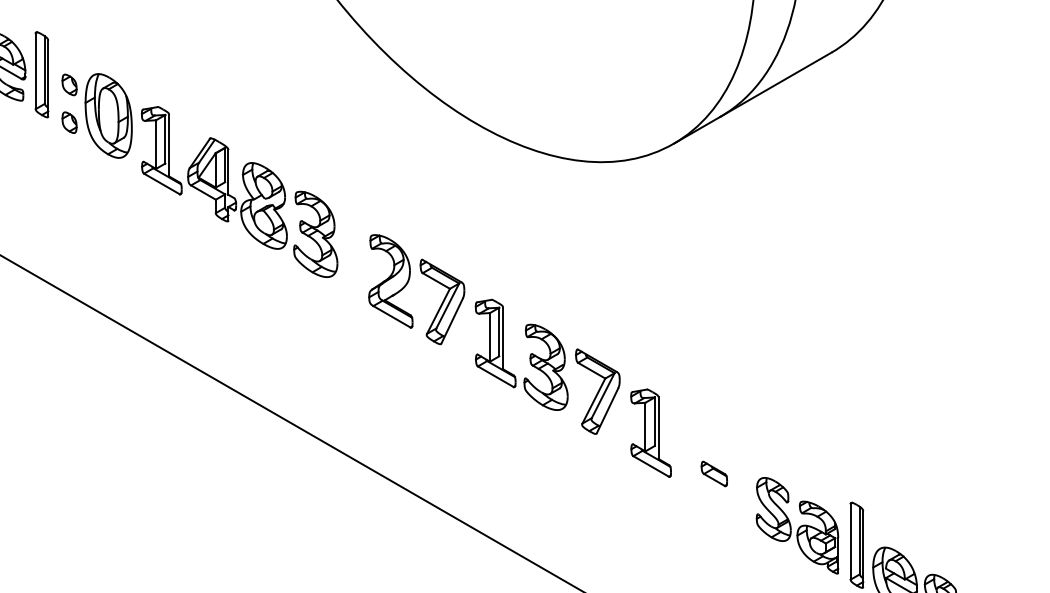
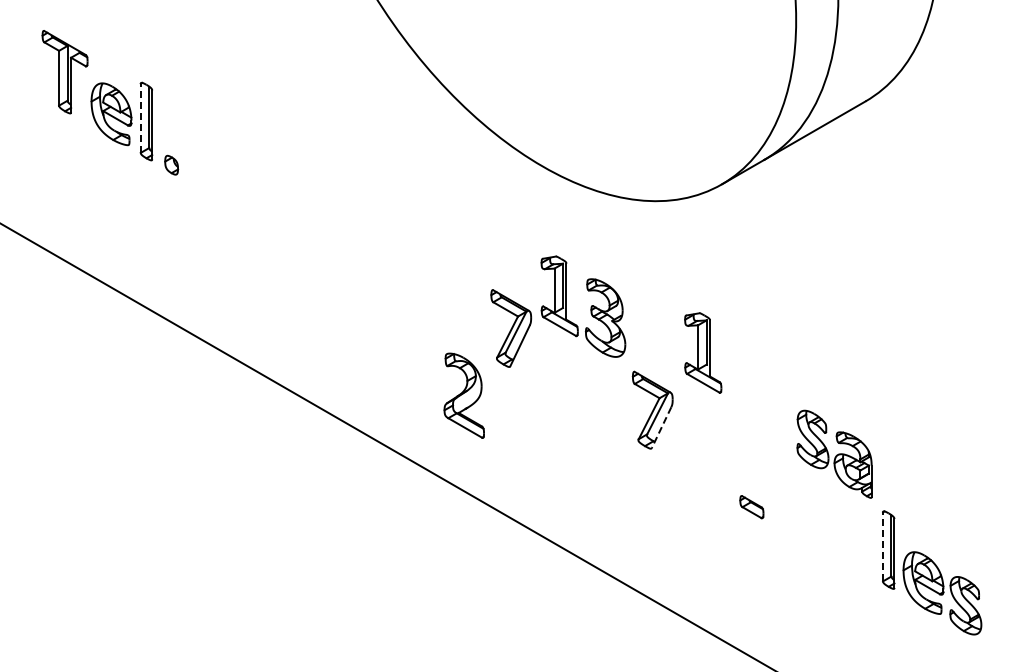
line: (35, 71) -> (140, 118), solid -> dashed
part: (200, 175) -> (290, 213), removed
part: (390, 281) -> (463, 395), moved
part: (529, 354) -> (590, 306), moved
line: (607, 411) -> (661, 428), solid -> dashed
part: (651, 432) -> (703, 352), moved
part: (713, 474) -> (751, 507), moved
part: (797, 524) -> (834, 453), moved
line: (851, 541) -> (883, 546), solid -> dashed

